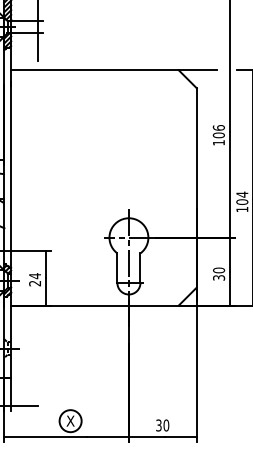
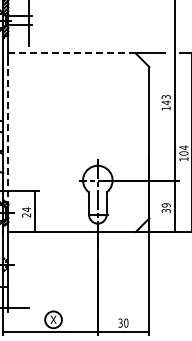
line: (95, 70) -> (72, 53), solid -> dashed
text: (218, 132) -> (165, 100), 106 -> 143
line: (11, 177) -> (8, 134), solid -> dashed
text: (219, 270) -> (166, 205), 30 -> 39

